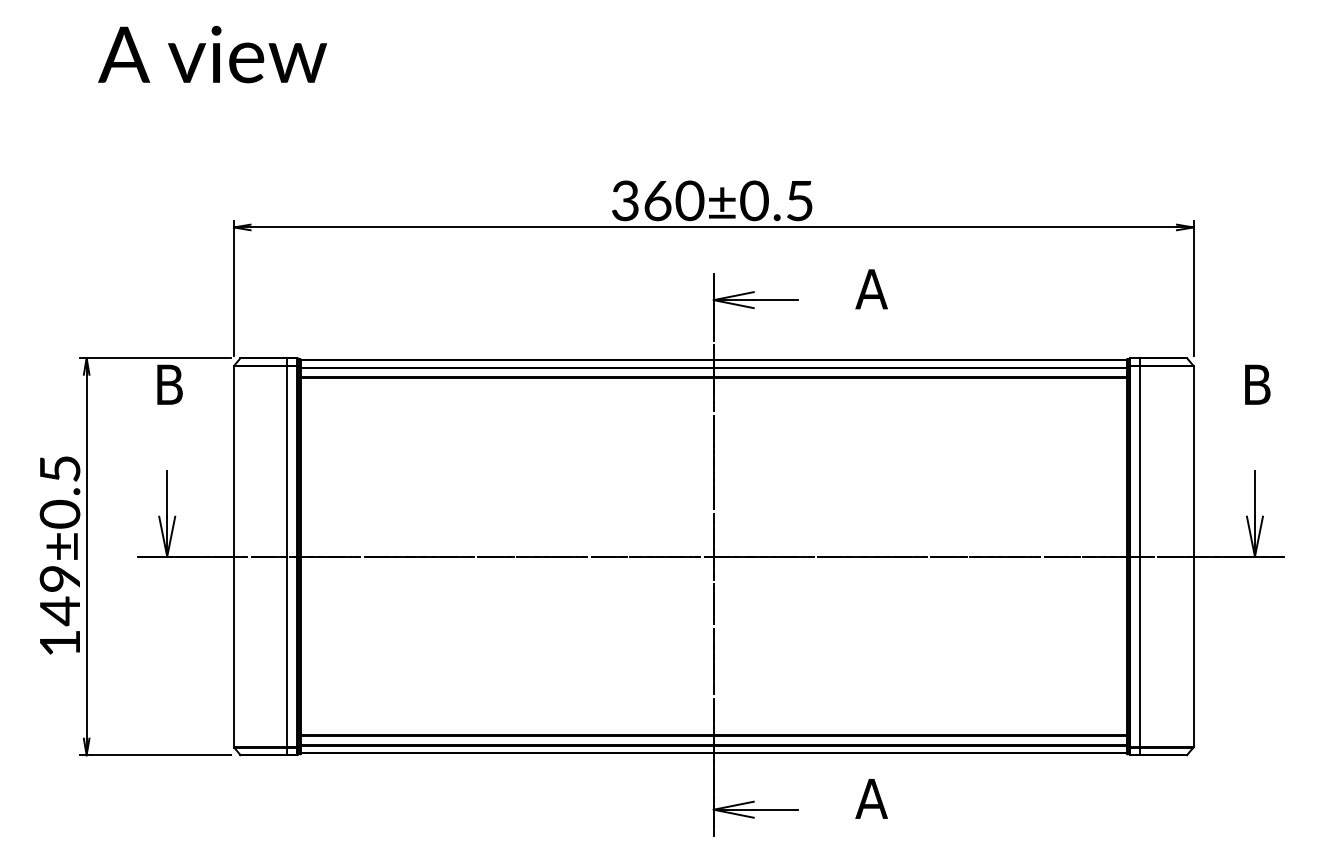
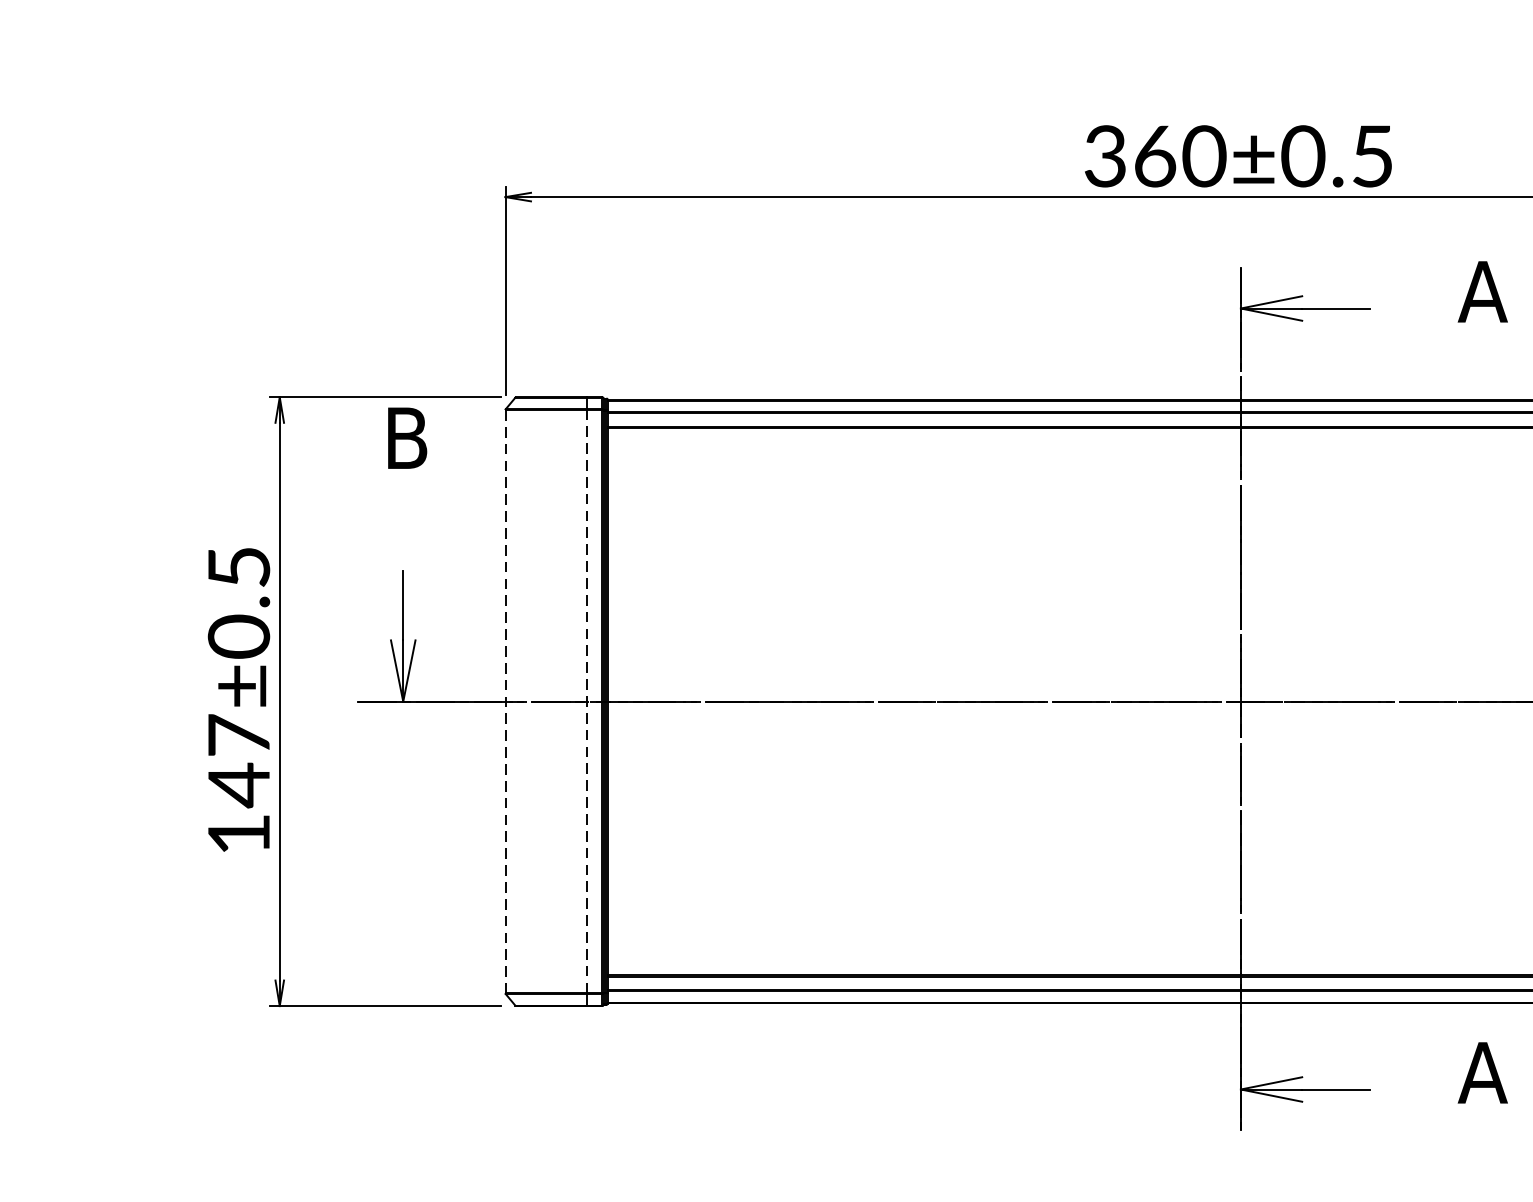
line: (287, 556) -> (587, 701), solid -> dashed
line: (233, 557) -> (504, 702), solid -> dashed
text: (59, 577) -> (238, 733), 149±0.5 -> 147±0.5

